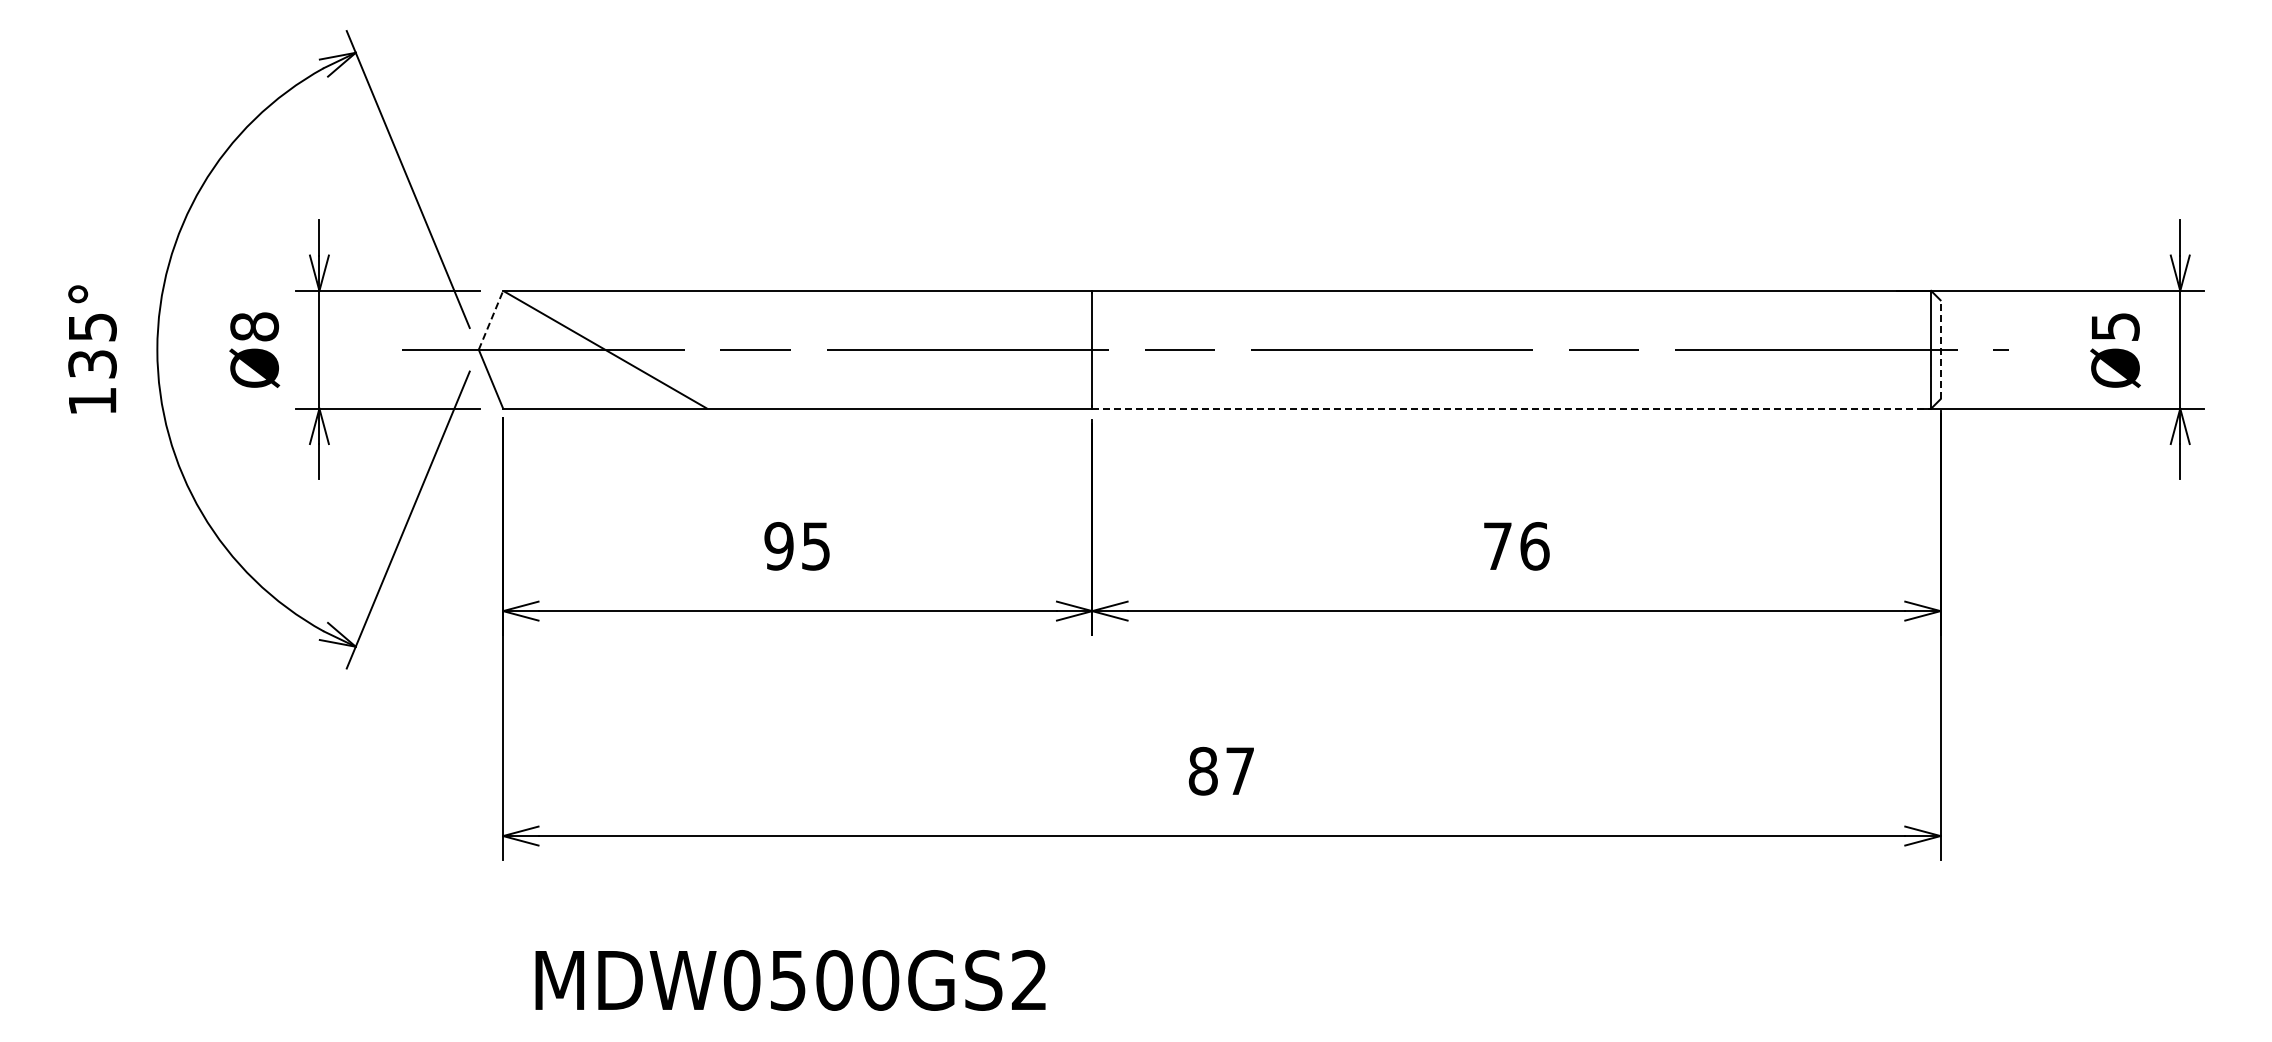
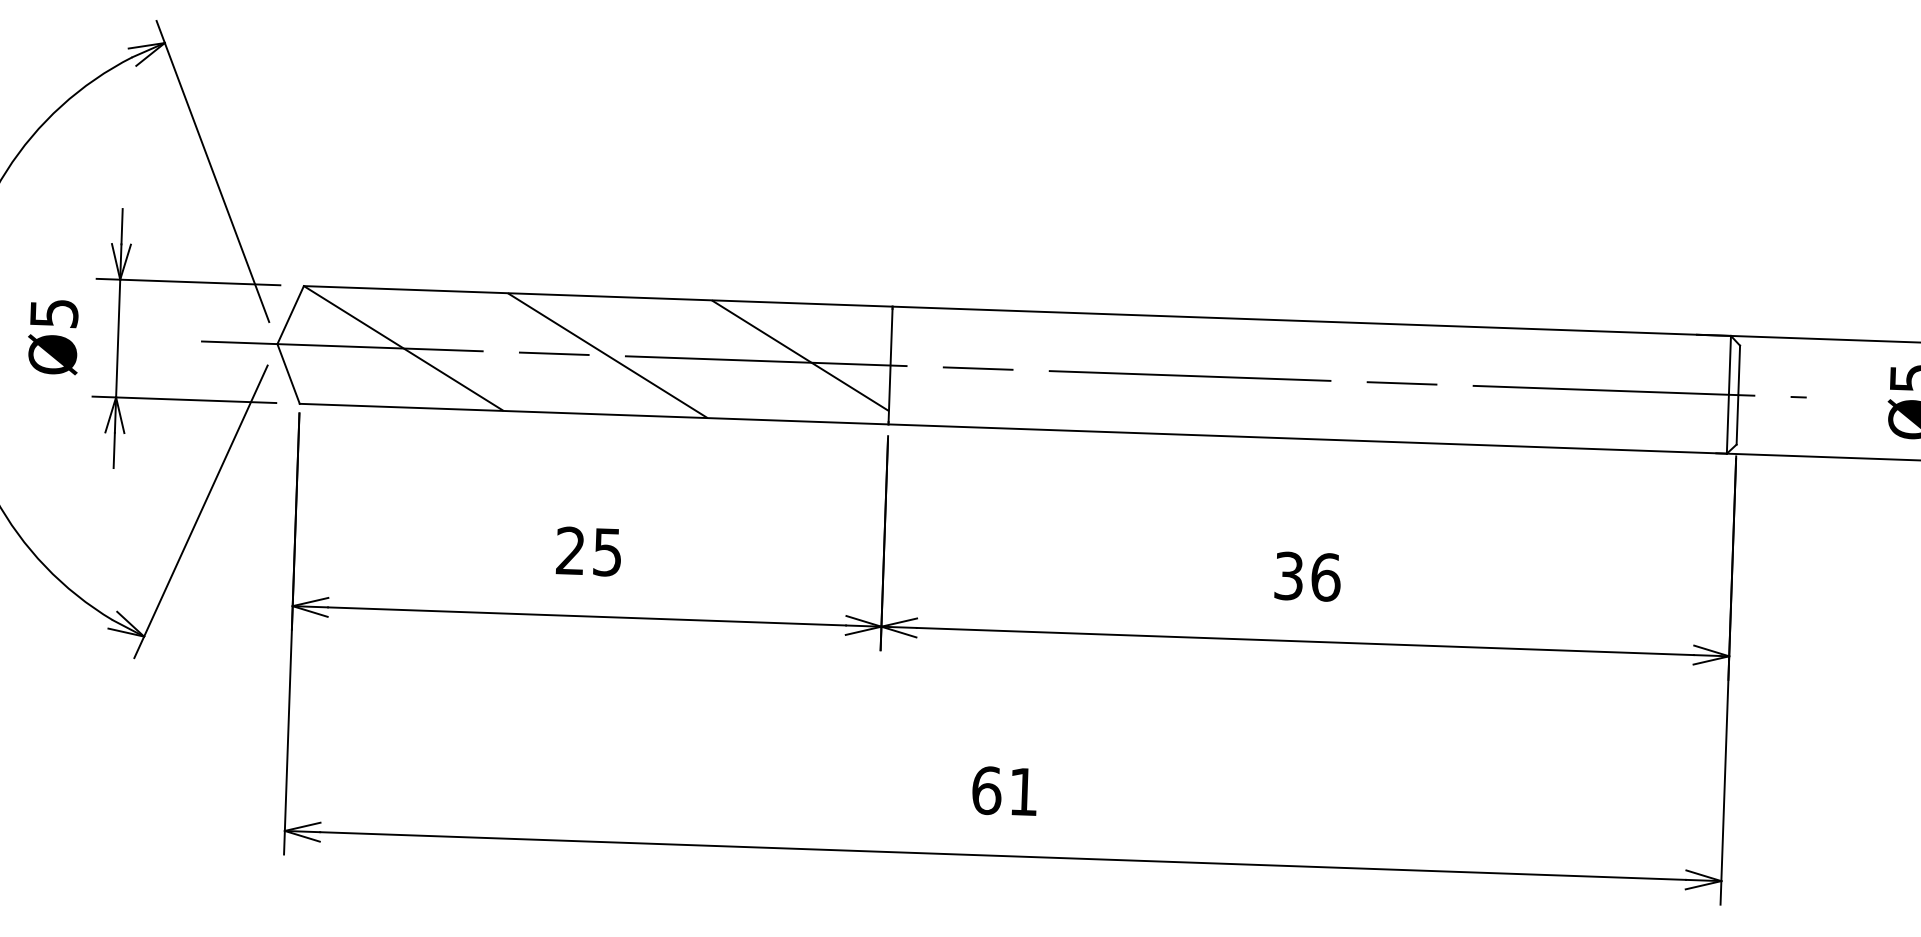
line: (491, 320) -> (291, 315), dashed -> solid
text: (254, 326) -> (54, 313), Ø8 -> Ø5
line: (1001, 342) -> (800, 355), added
line: (809, 349) -> (607, 355), added
line: (1940, 349) -> (1738, 394), dashed -> solid
line: (1512, 408) -> (1308, 438), dashed -> solid
text: (778, 546) -> (570, 551), 95 -> 25
text: (1497, 546) -> (1288, 576), 76 -> 36
text: (1220, 770) -> (1004, 790), 87 -> 61

